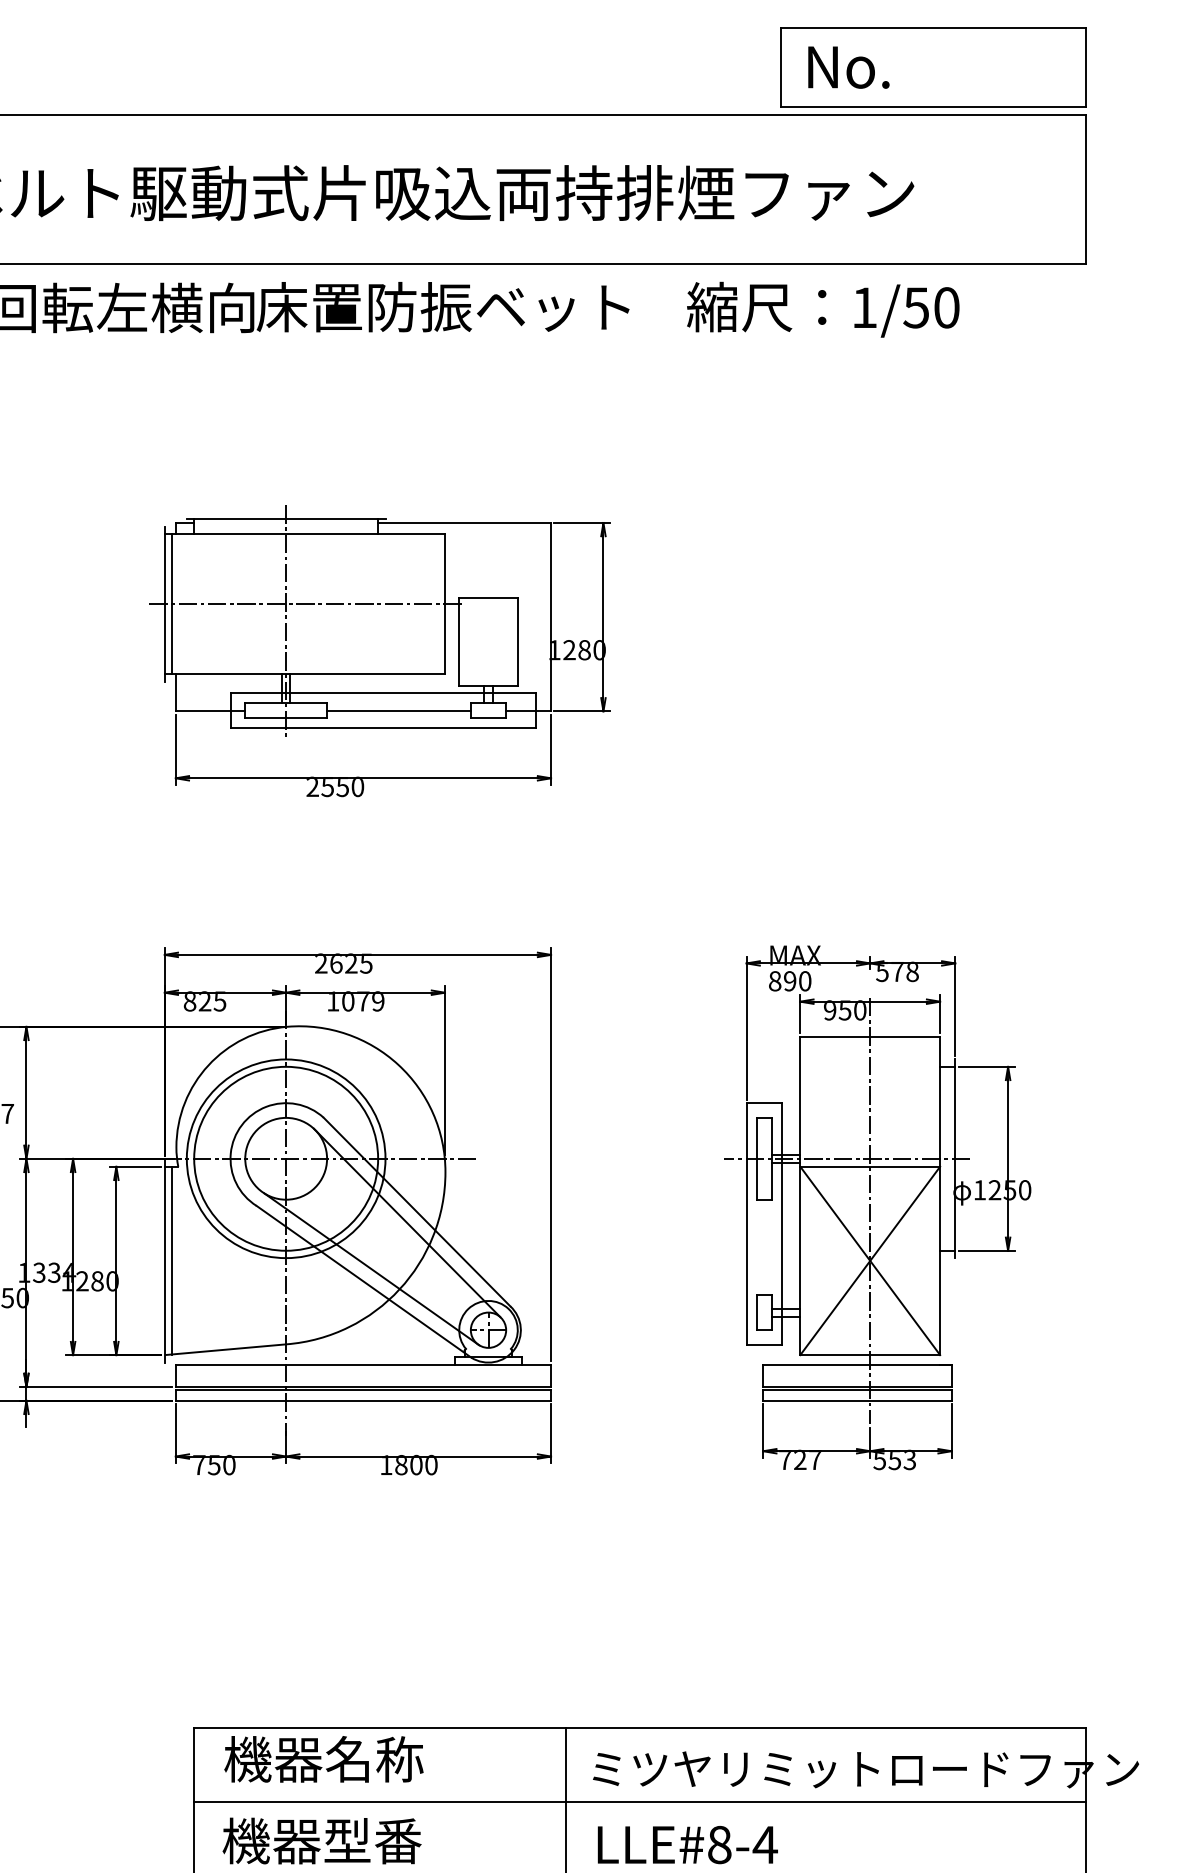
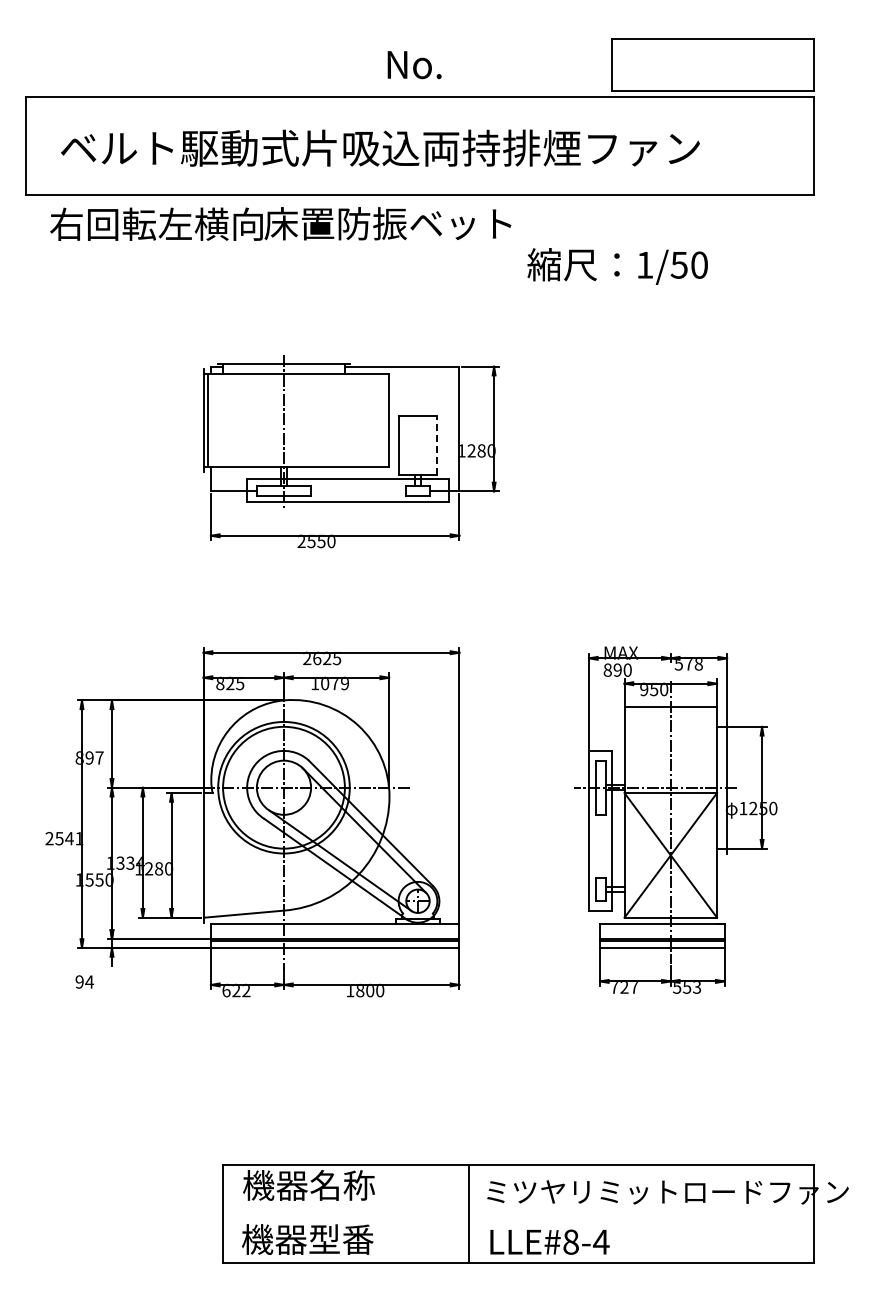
text: (848, 68) -> (414, 65), moved
text: (822, 309) -> (617, 266), moved
line: (305, 604) -> (296, 420), removed
line: (517, 640) -> (437, 444), solid -> dashed
line: (398, 711) -> (358, 491), removed
line: (172, 1261) -> (208, 855), removed
text: (214, 1464) -> (236, 990), 750 -> 622
line: (638, 1801) -> (517, 1213), removed

